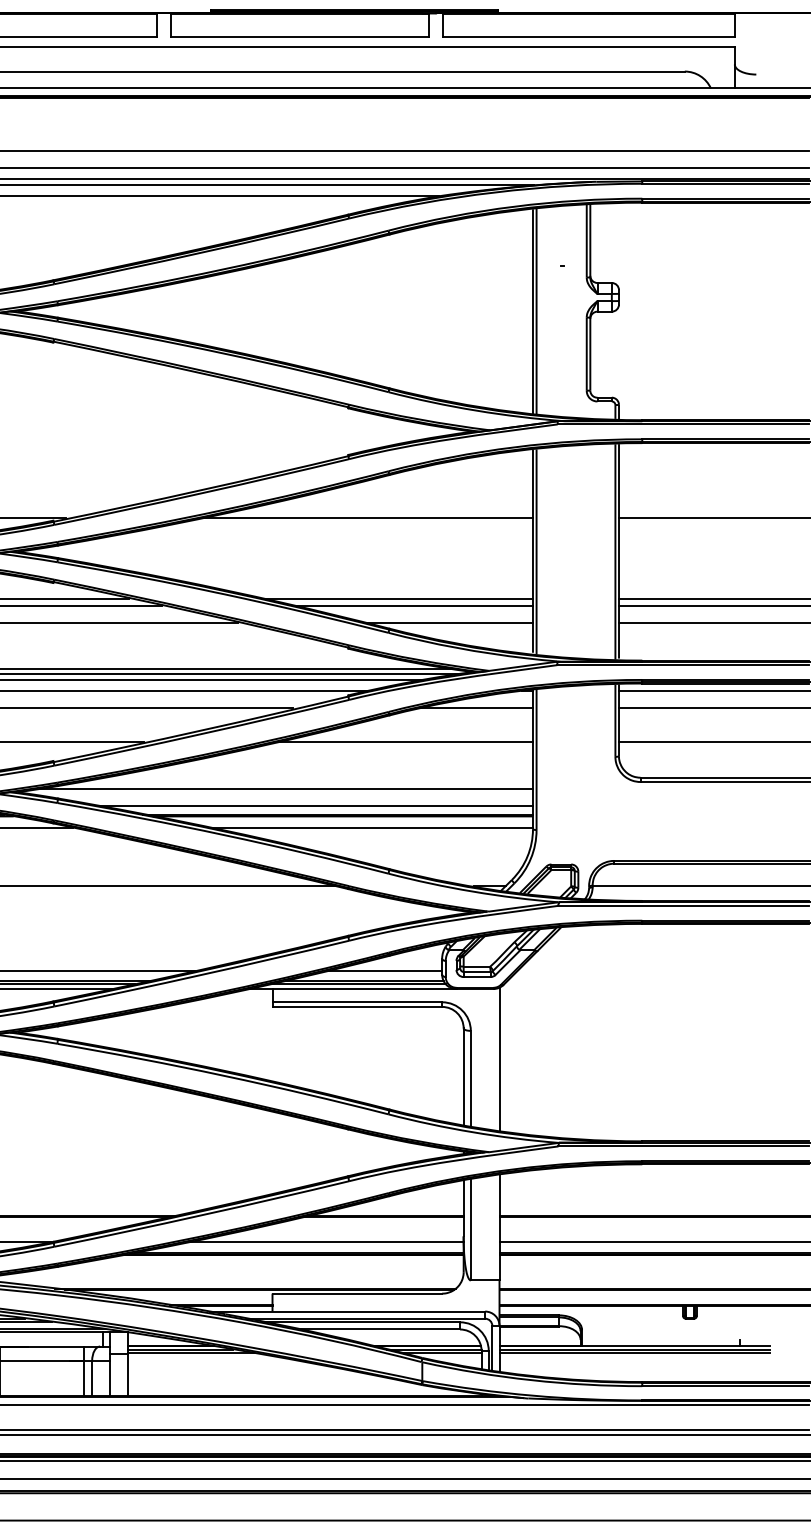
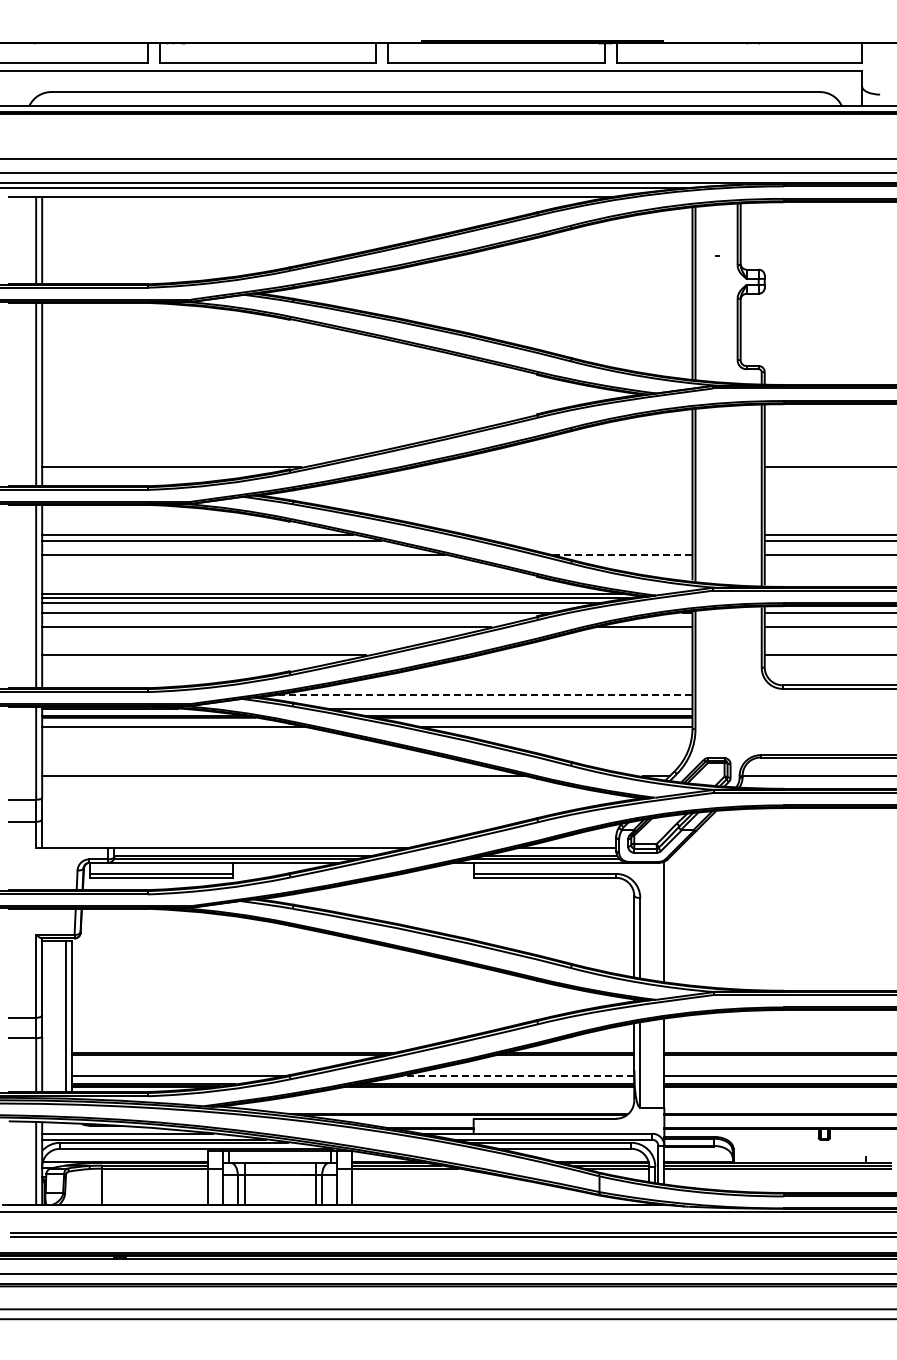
line: (367, 518) -> (553, 467), removed
line: (398, 599) -> (579, 535), removed
line: (415, 606) -> (593, 541), removed
line: (448, 623) -> (621, 555), solid -> dashed
line: (405, 742) -> (585, 655), removed
line: (286, 788) -> (485, 694), solid -> dashed
line: (325, 1242) -> (518, 1075), solid -> dashed

